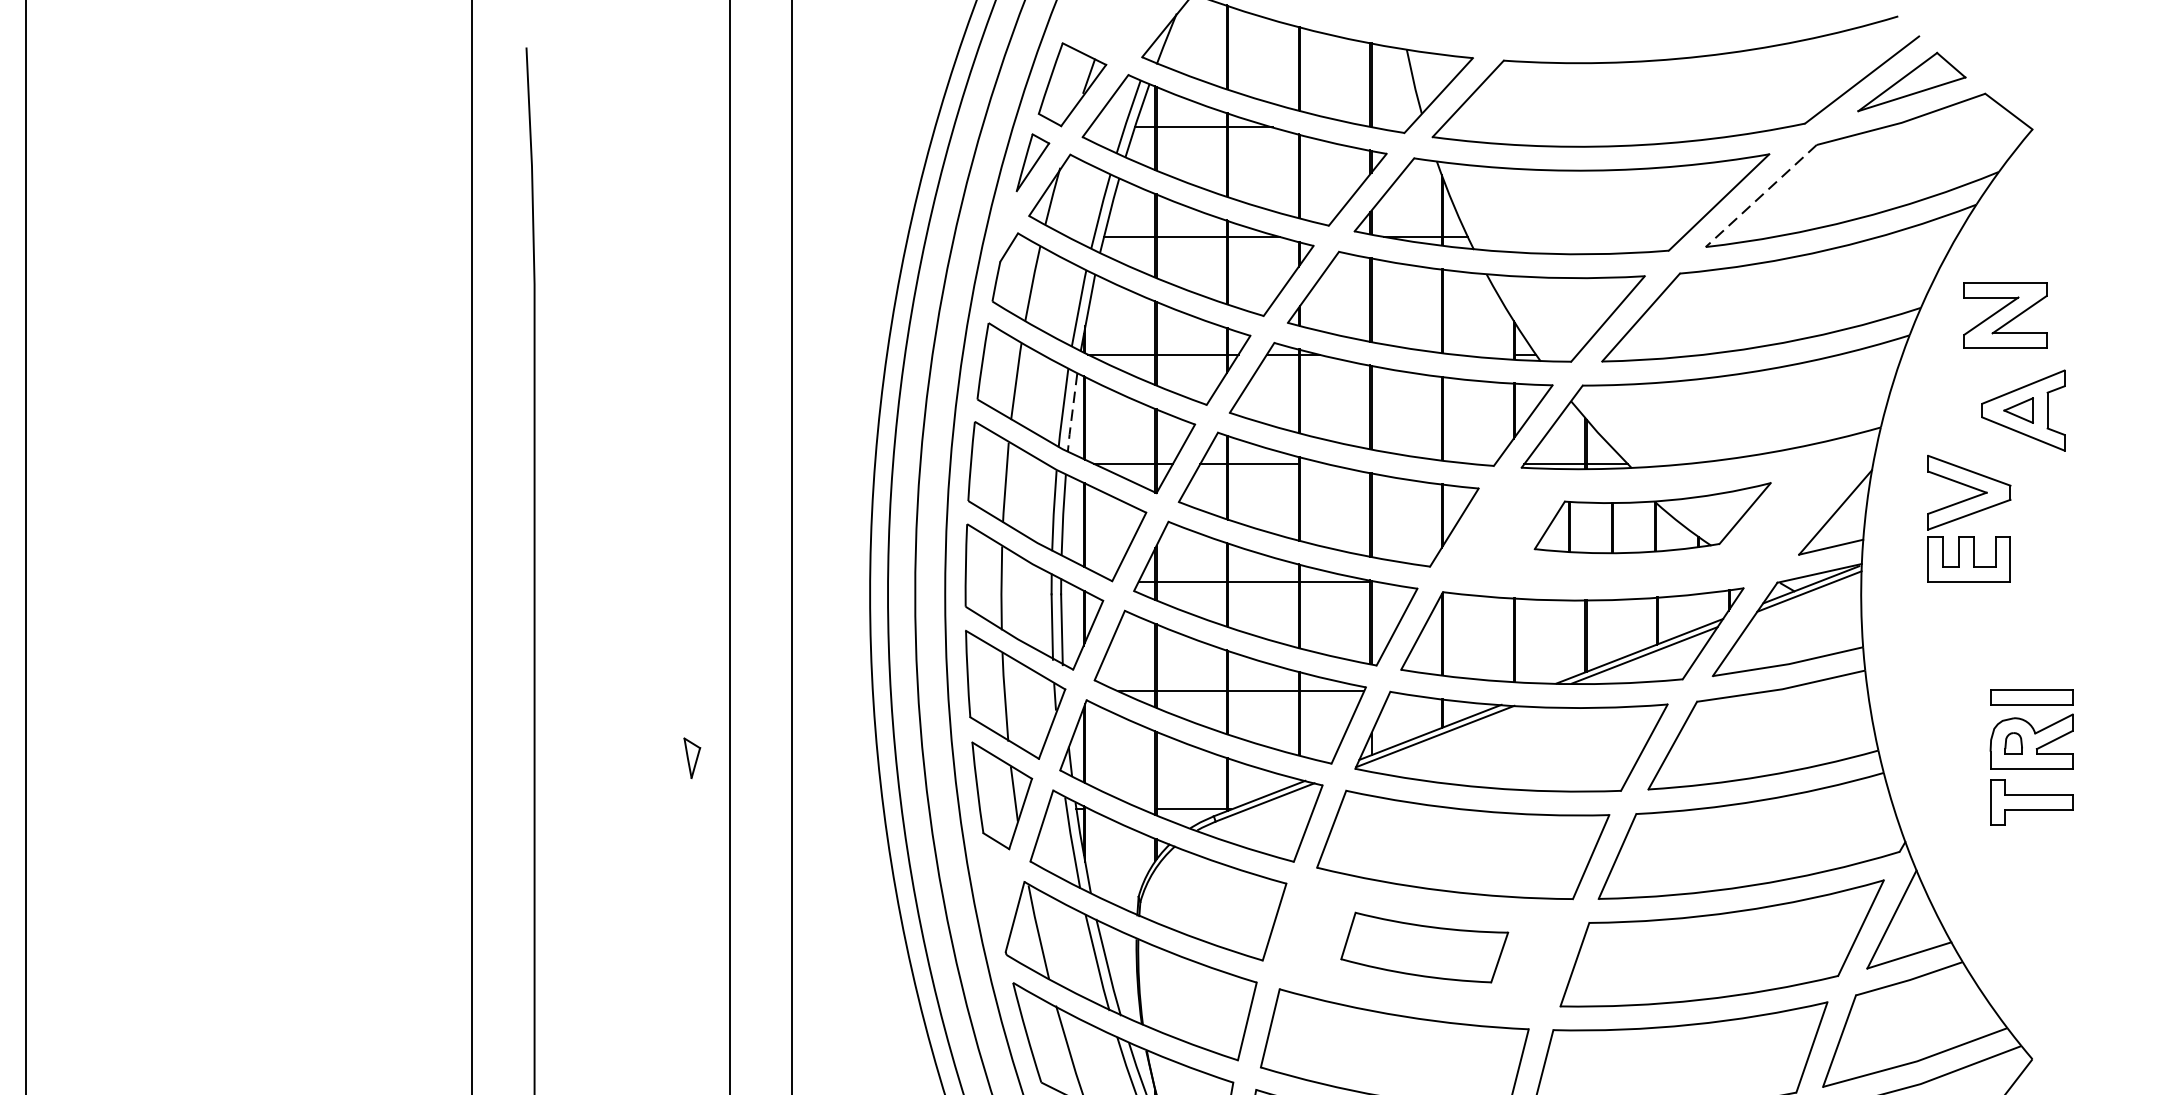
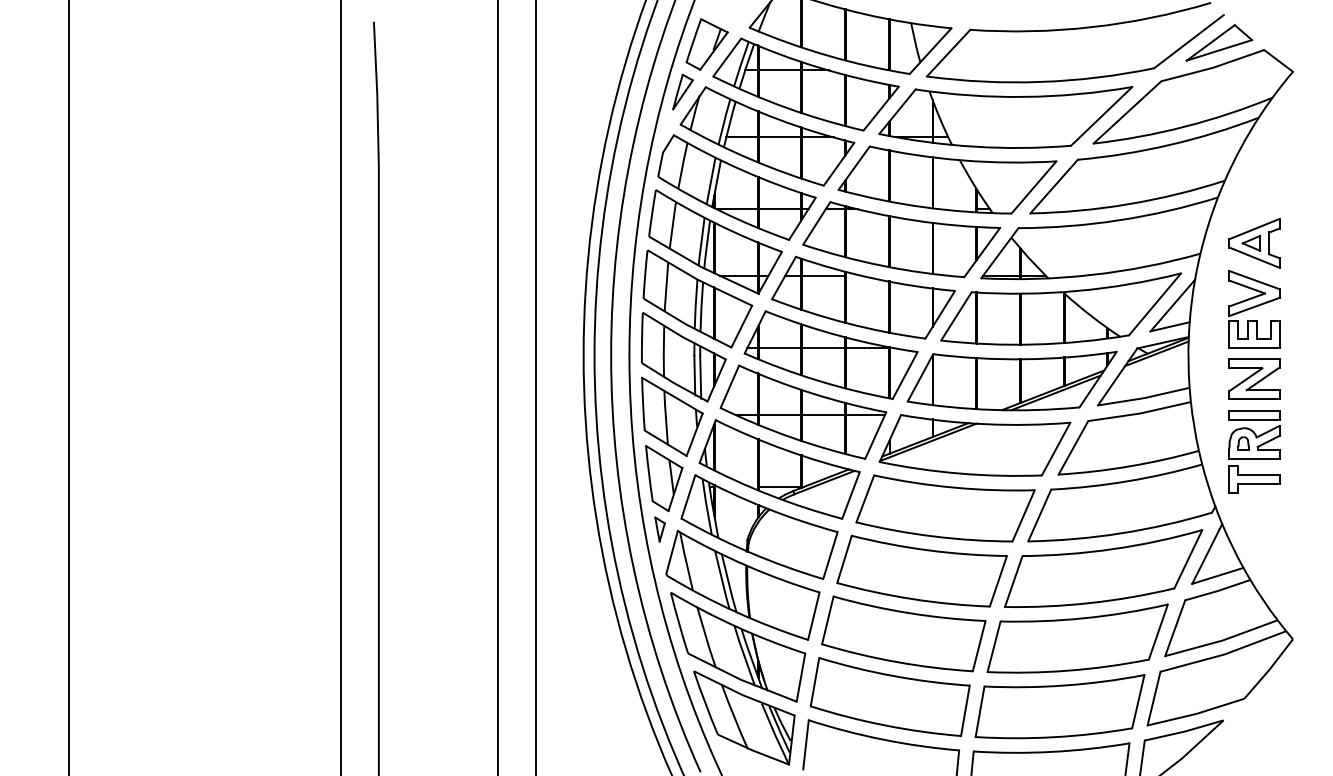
line: (1761, 196) -> (1127, 112), dashed -> solid
part: (2005, 314) -> (1254, 378), moved
part: (2023, 410) -> (1254, 243), moved
line: (1071, 414) -> (706, 245), dashed -> solid
part: (1653, 517) -> (1061, 308), size x1.67
part: (2031, 756) -> (1254, 451), moved
part: (691, 758) -> (659, 529), moved
part: (1423, 946) -> (921, 570), size x1.67

